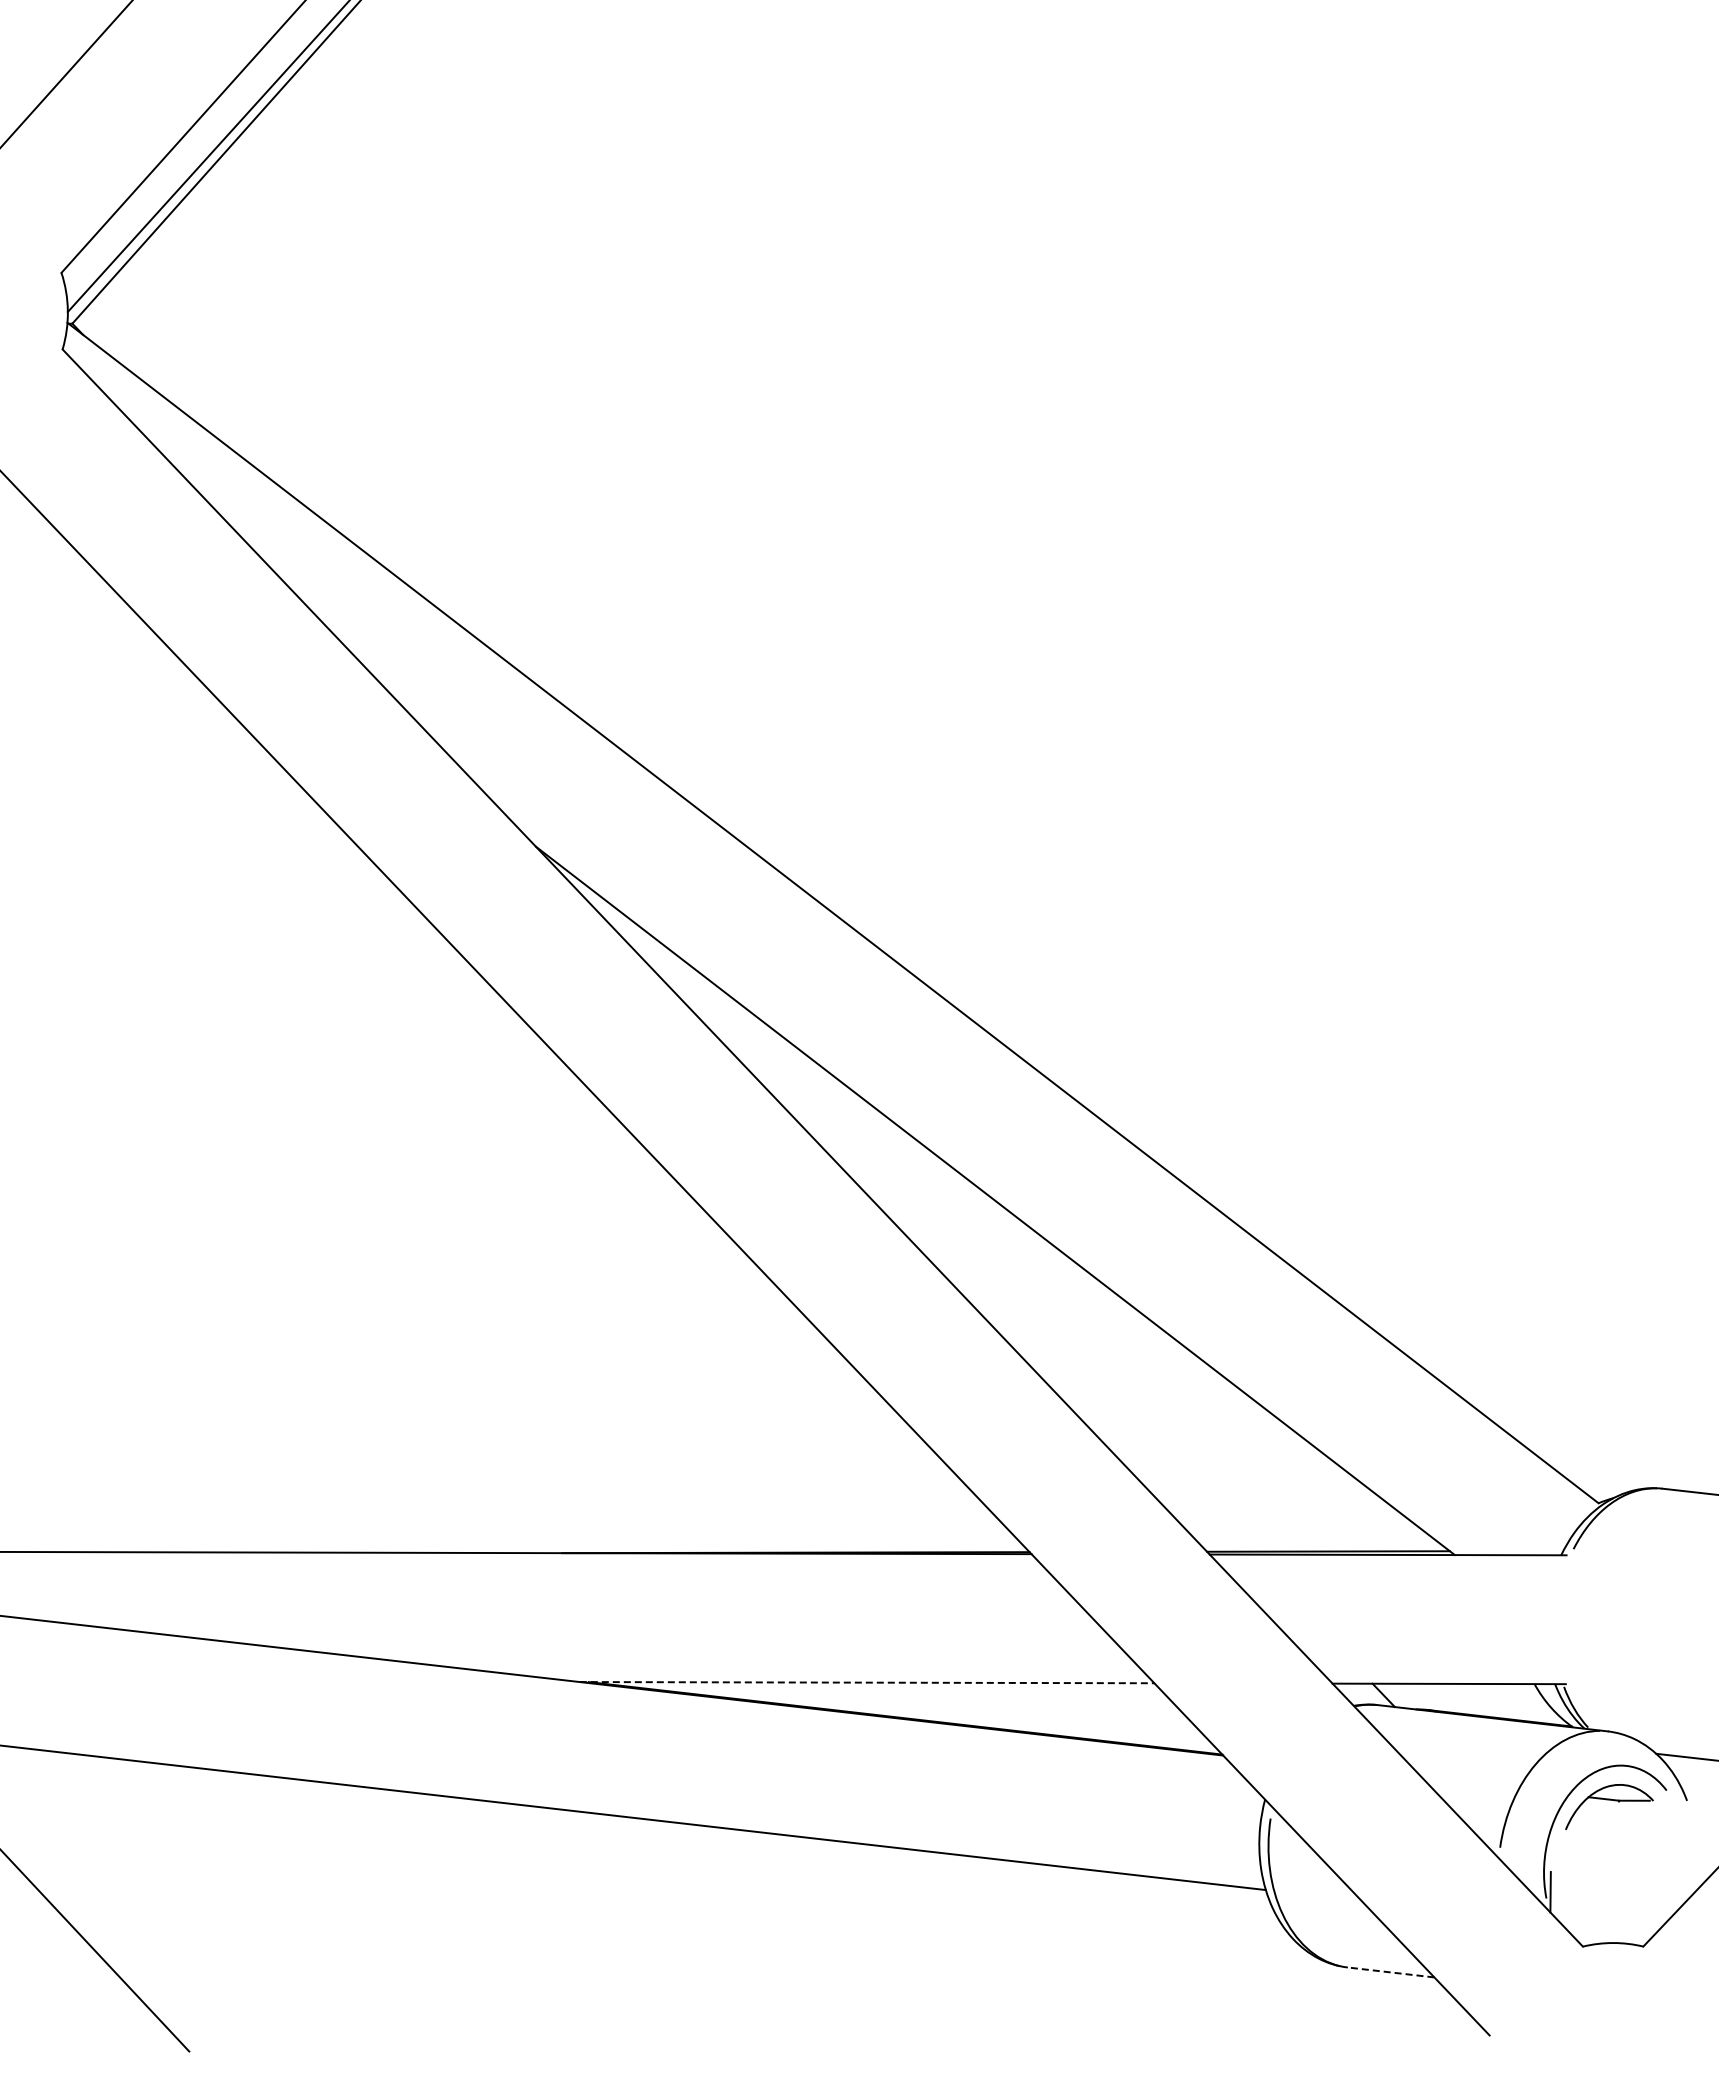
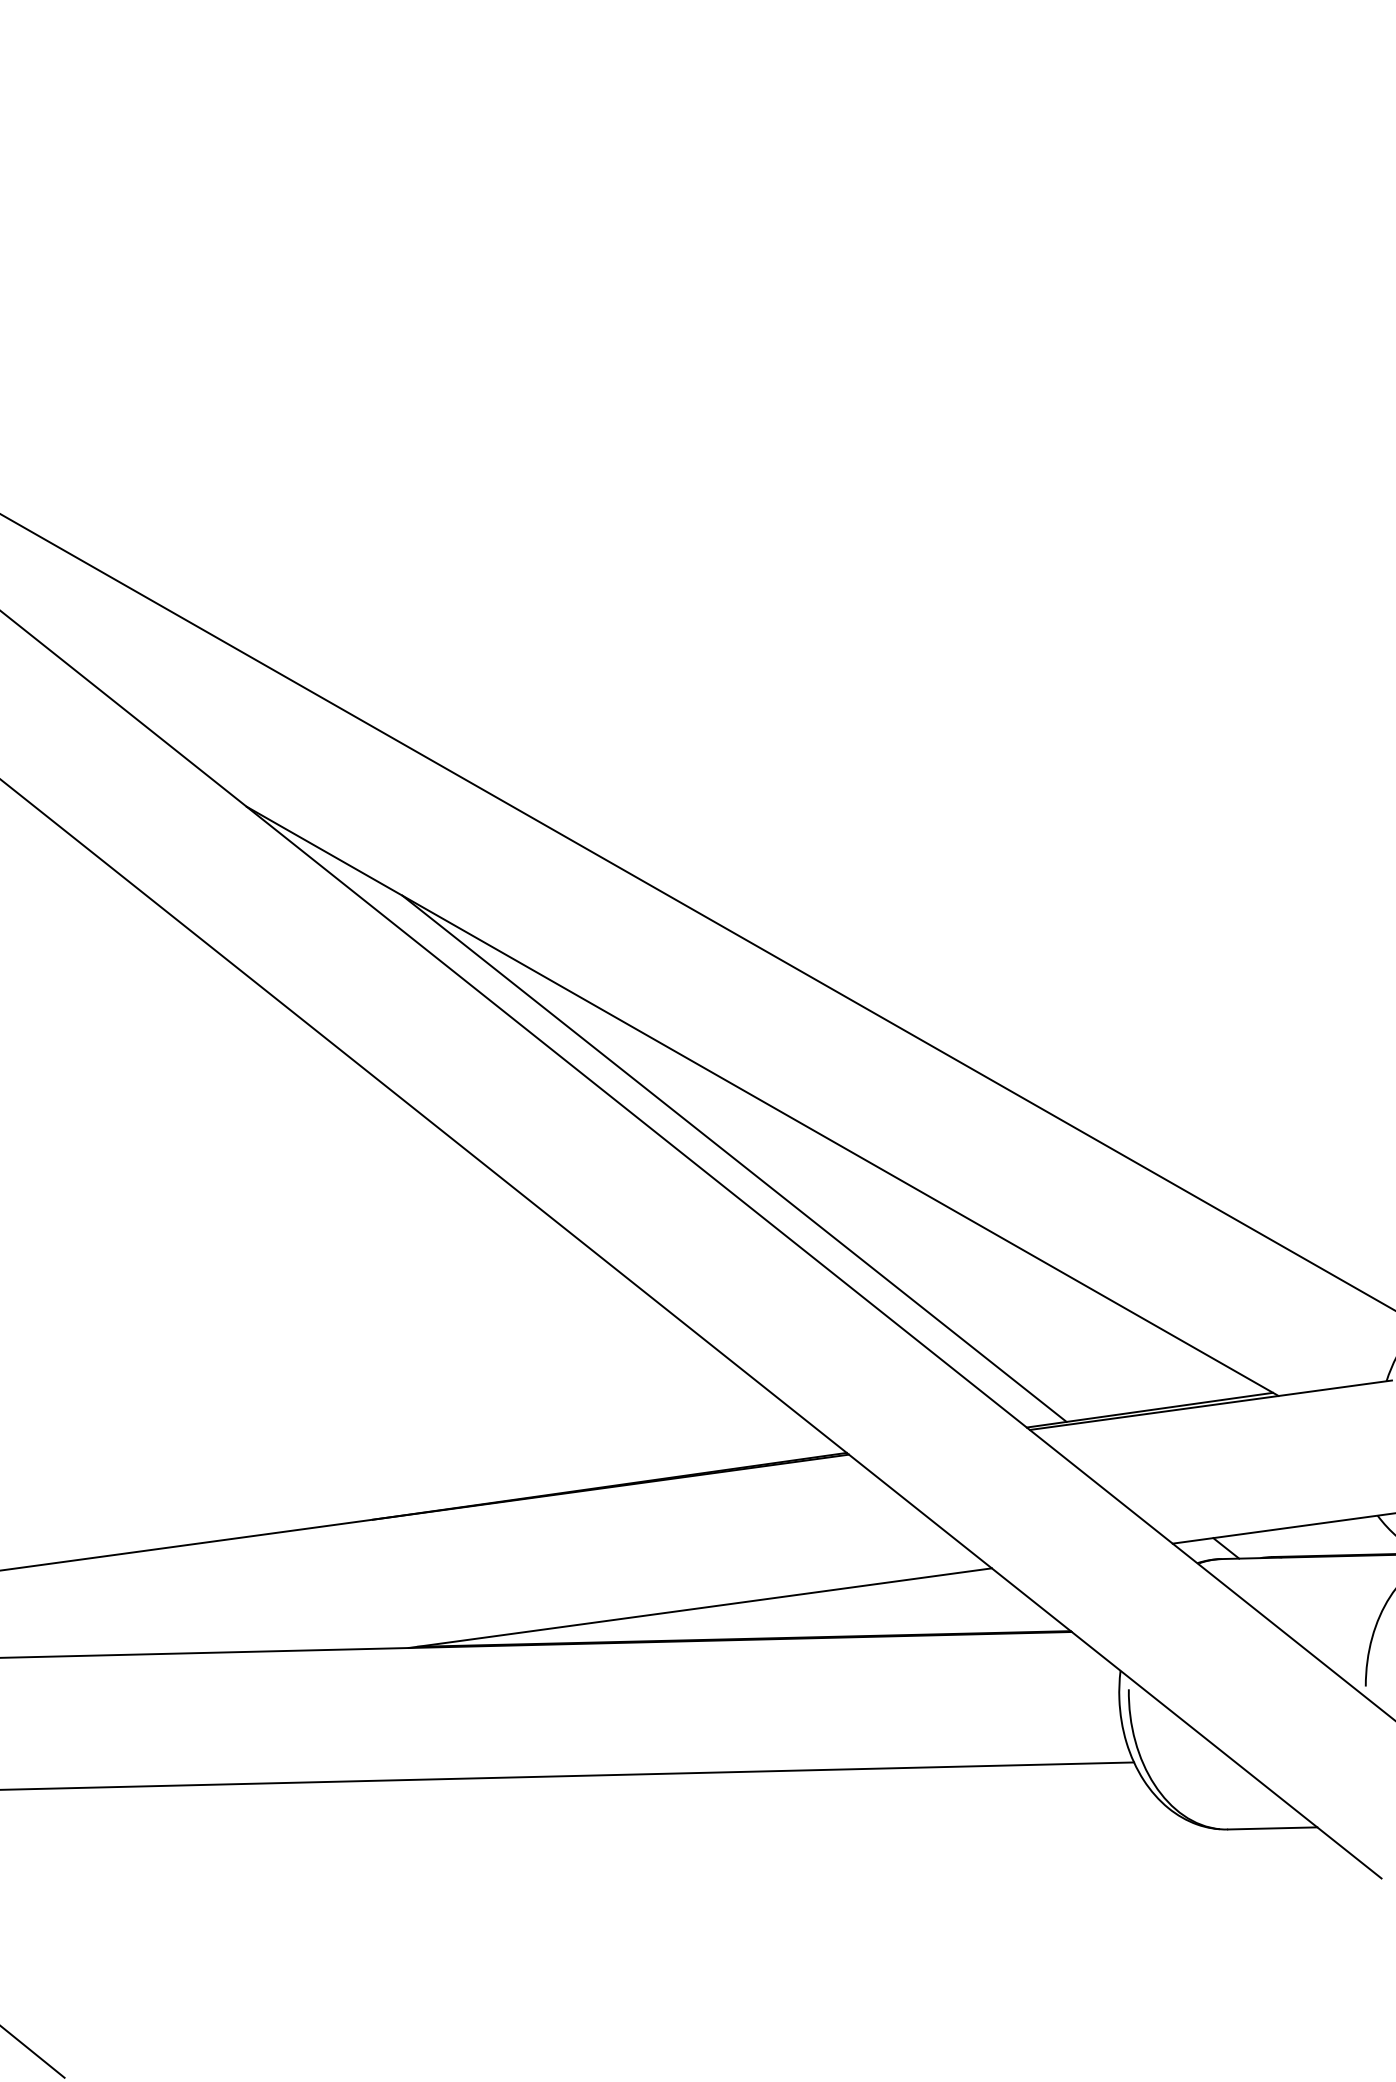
line: (960, 1252) -> (734, 1158), added
line: (867, 1682) -> (700, 1607), dashed -> solid
line: (1391, 1972) -> (1273, 1828), dashed -> solid

